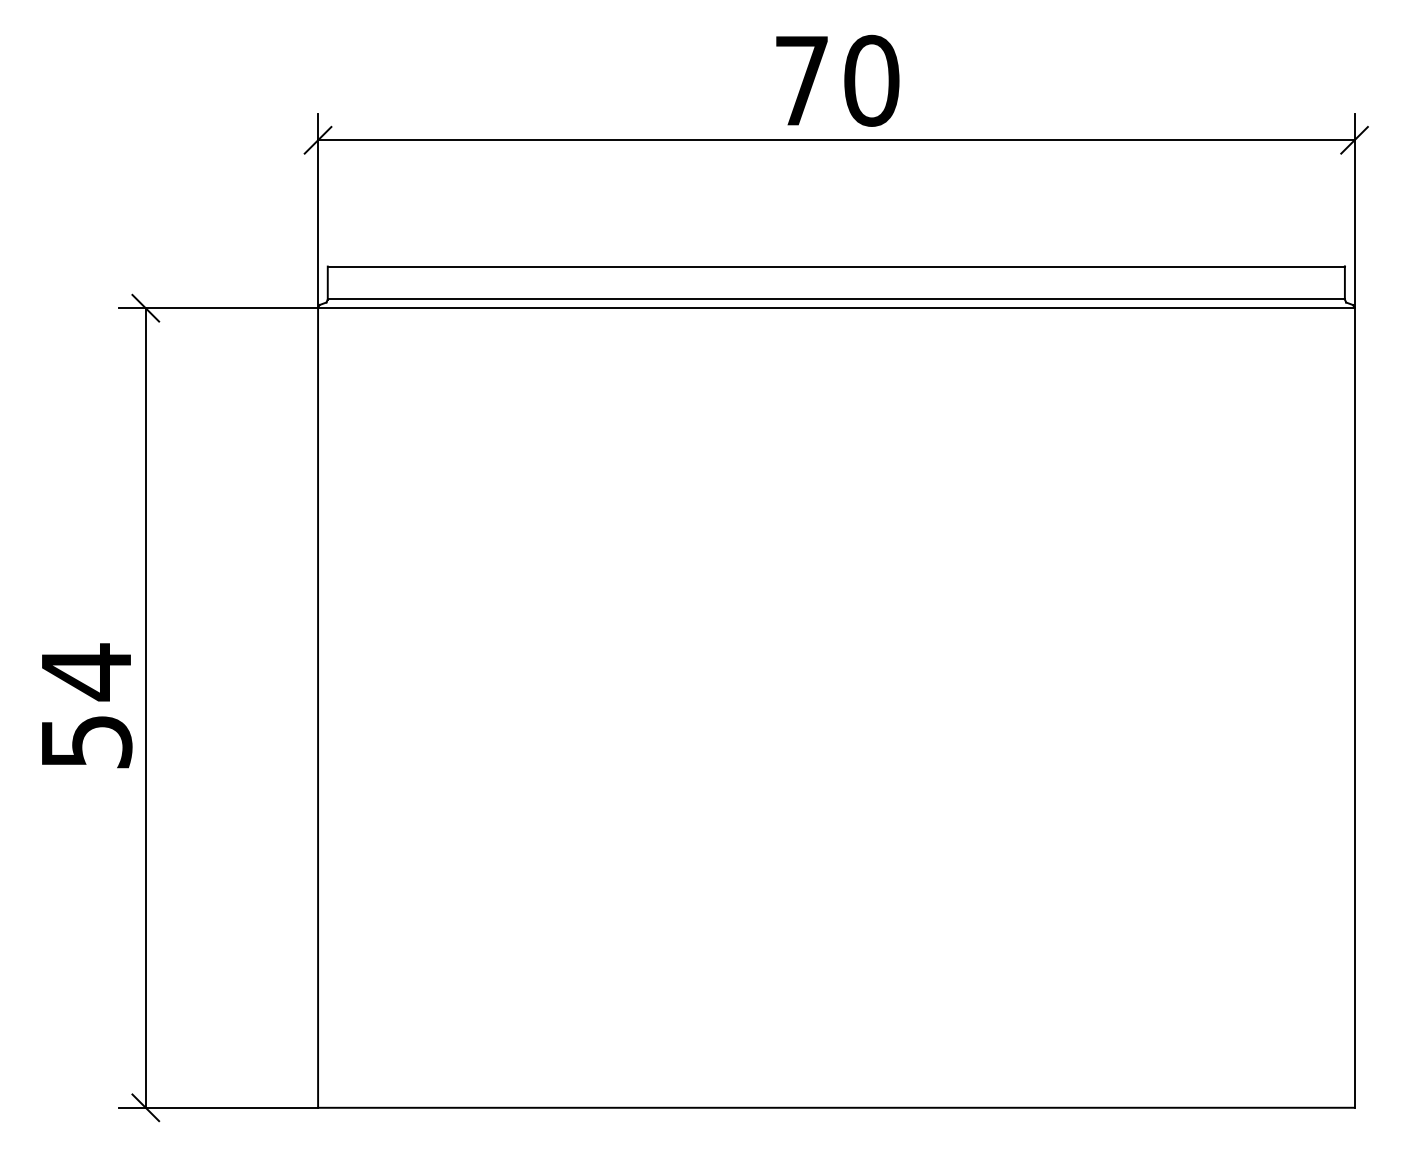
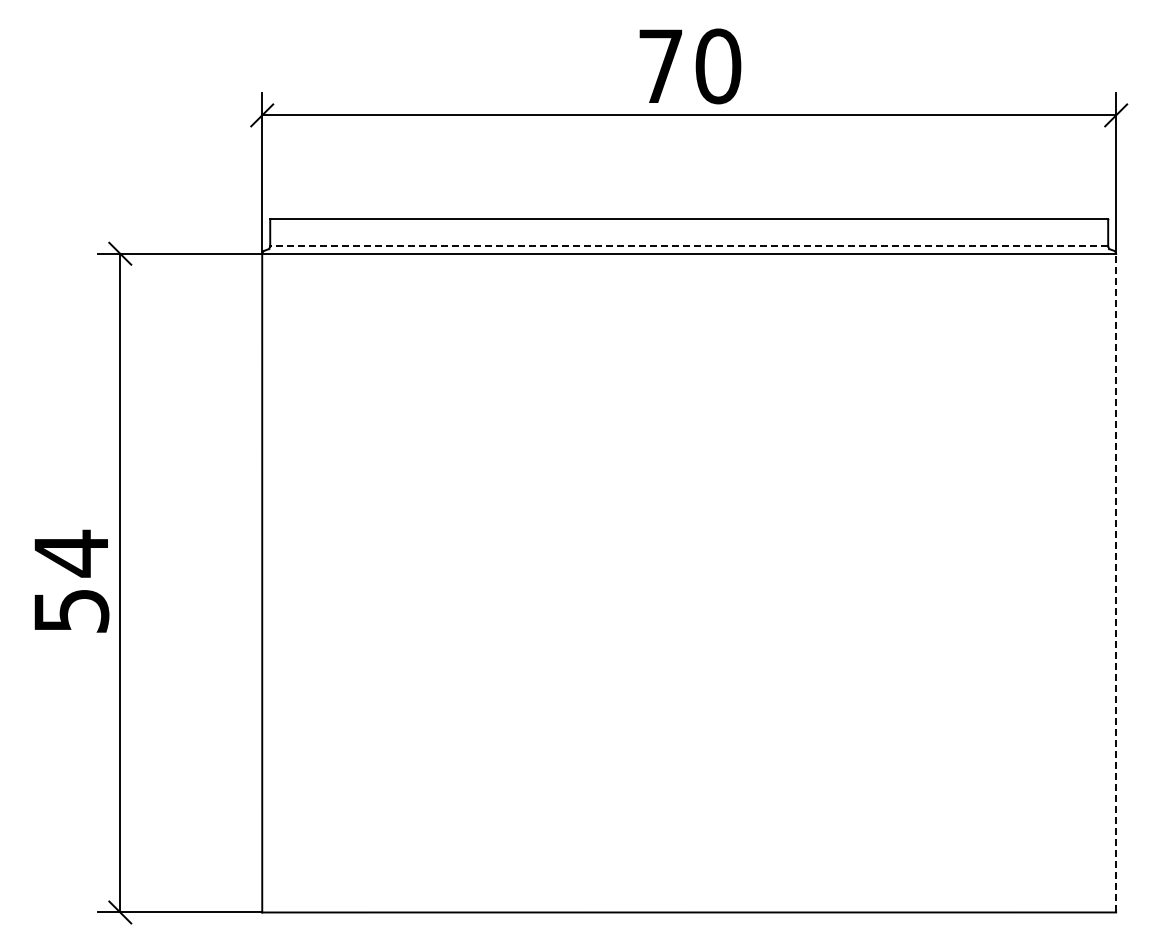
line: (836, 299) -> (689, 246), solid -> dashed
line: (1354, 707) -> (1116, 582), solid -> dashed

